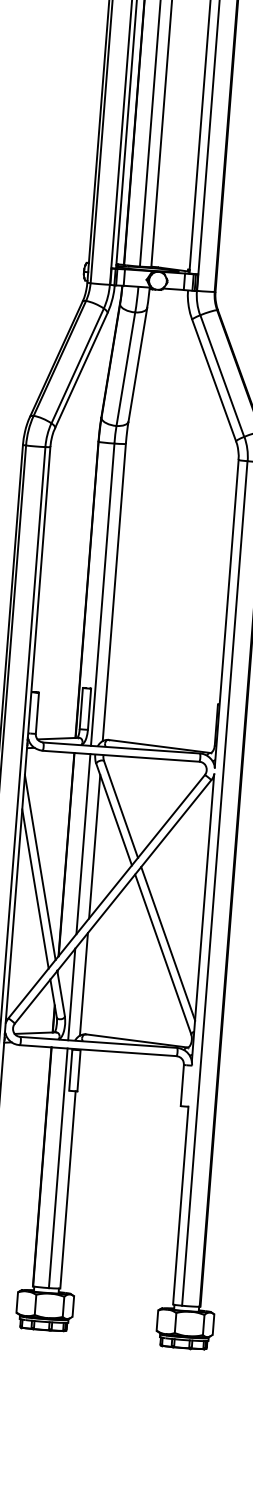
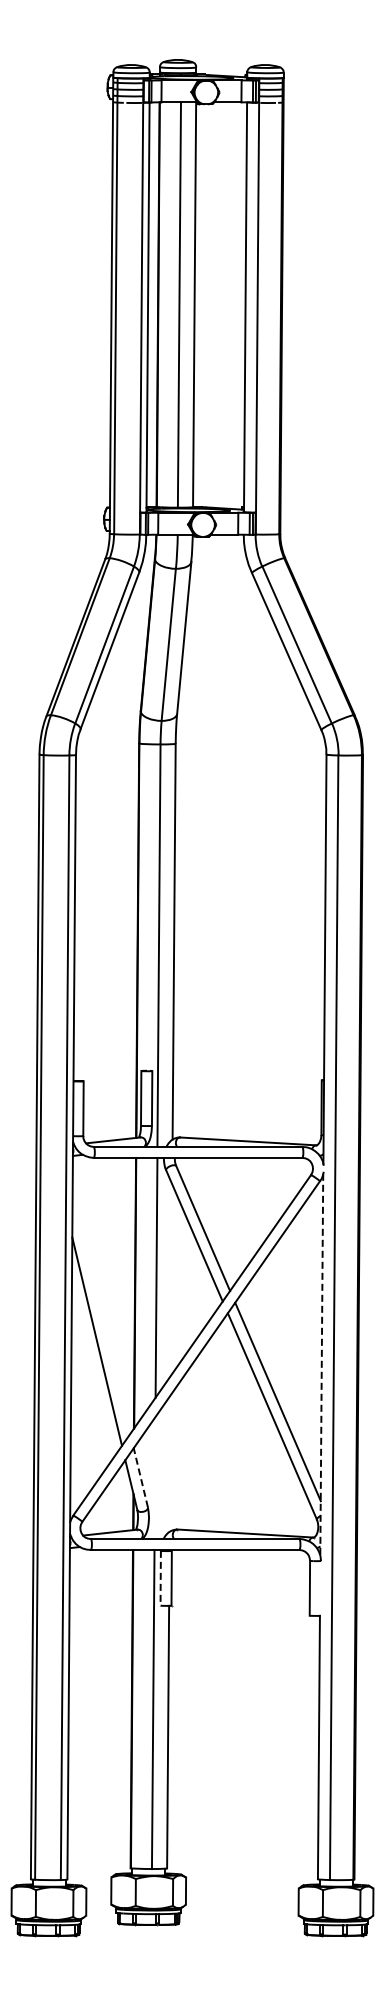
line: (94, 846) -> (171, 1279), removed
line: (40, 867) -> (101, 1312), removed
line: (202, 918) -> (321, 1365), solid -> dashed
line: (83, 984) -> (169, 1463), removed
line: (60, 993) -> (140, 1477), solid -> dashed
line: (71, 994) -> (154, 1478), removed
line: (70, 1070) -> (160, 1578), solid -> dashed

